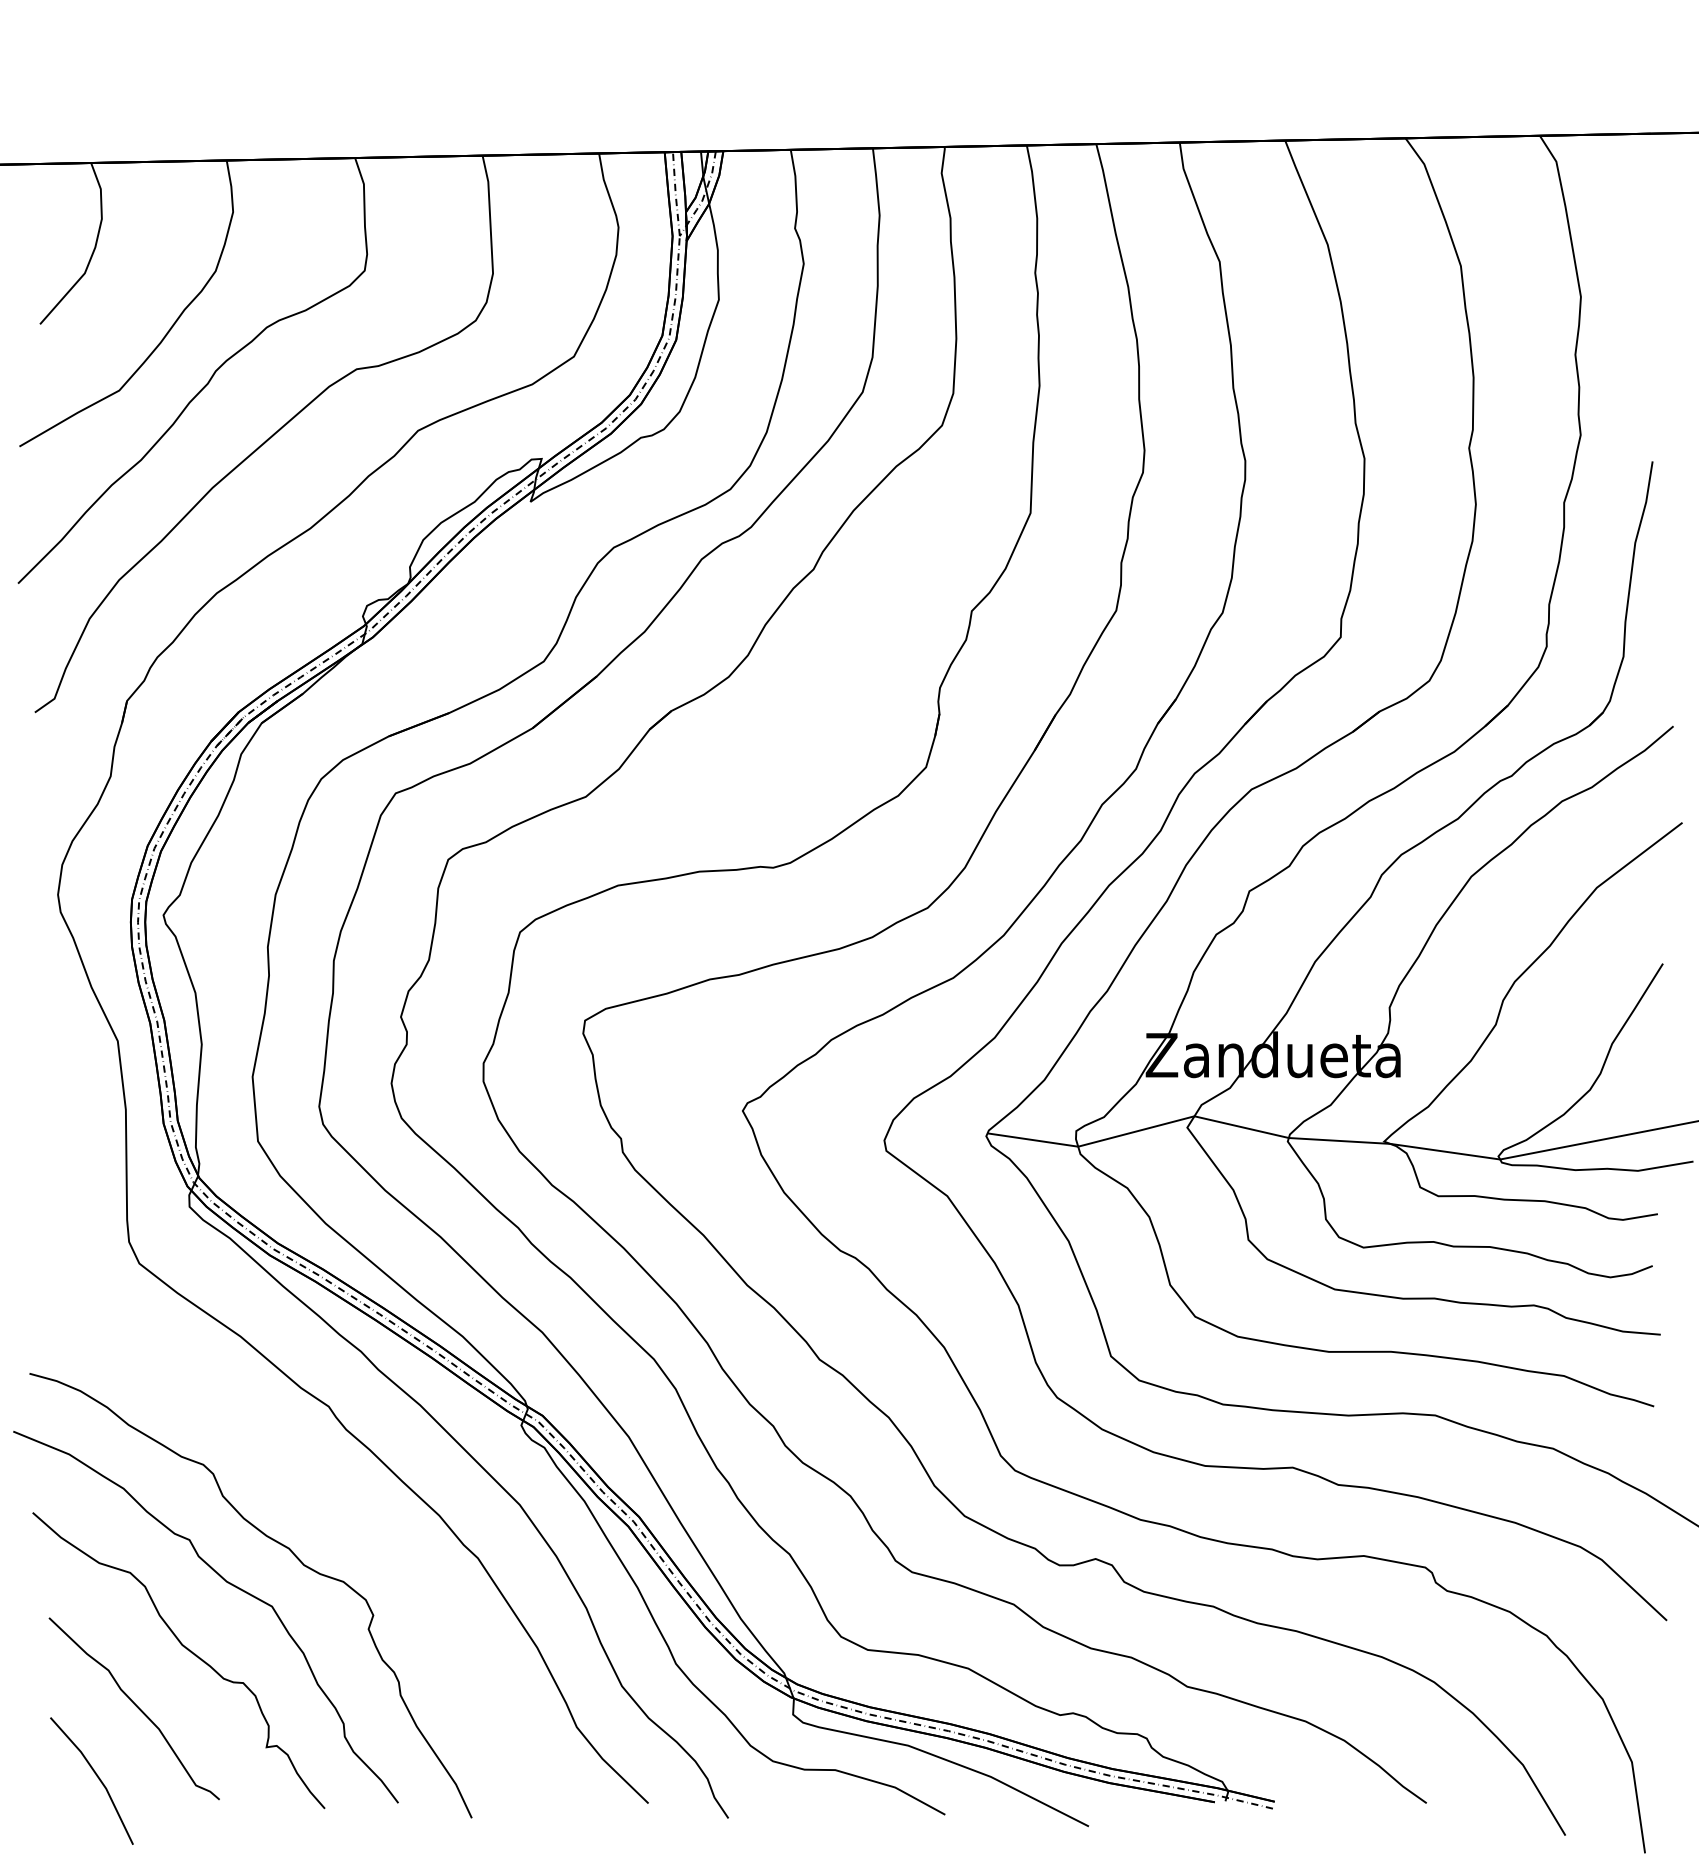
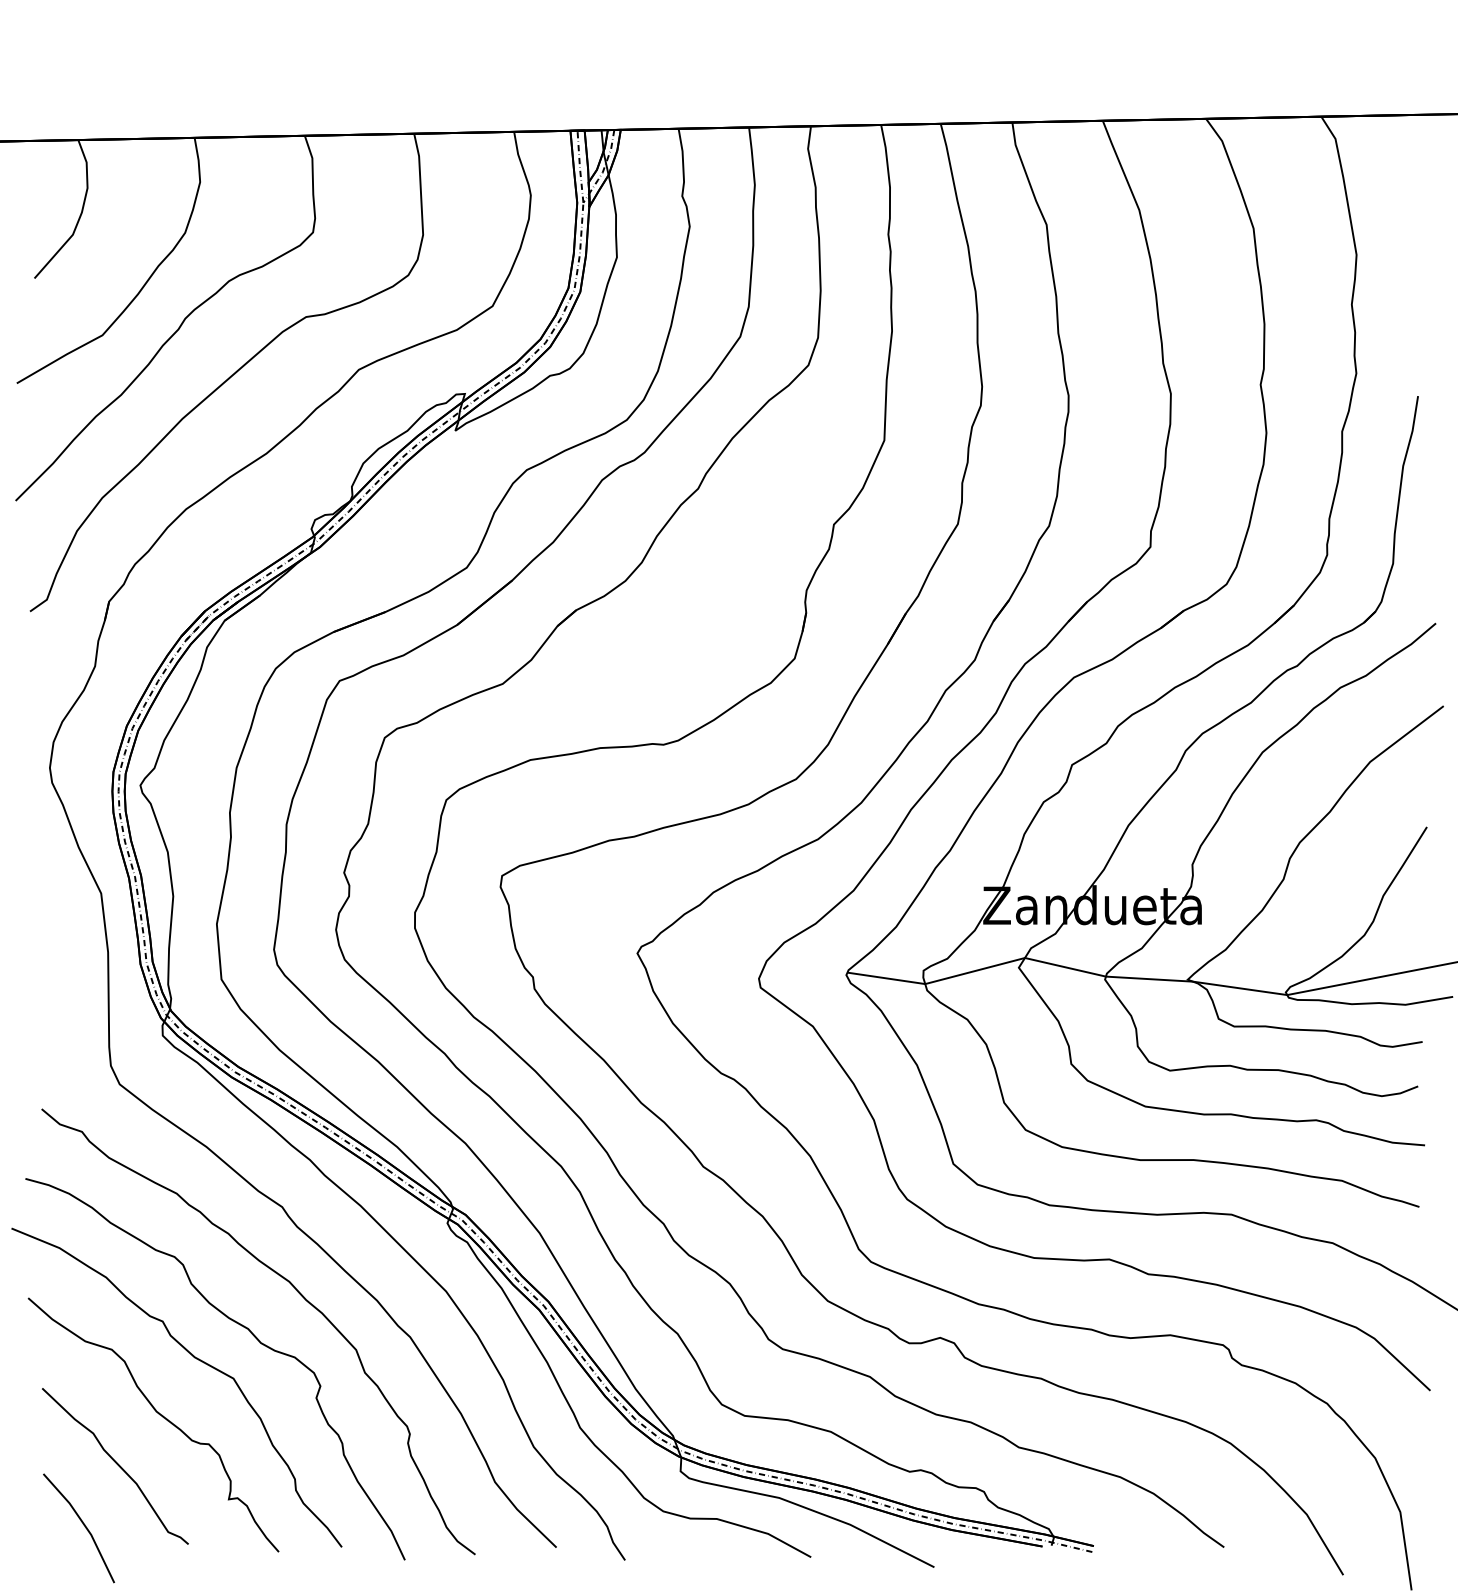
curve: (347, 1506) -> (298, 1292), added

